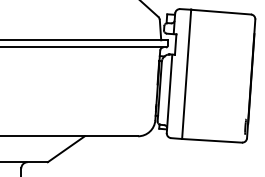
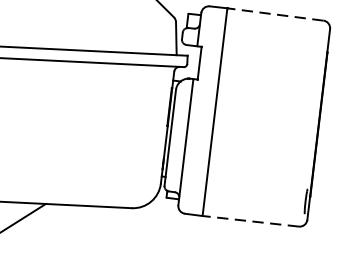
line: (221, 12) -> (276, 15), solid -> dashed
line: (212, 140) -> (251, 220), solid -> dashed

